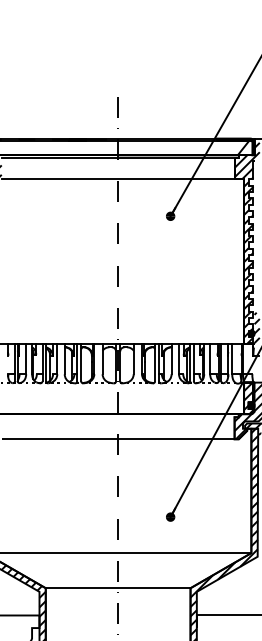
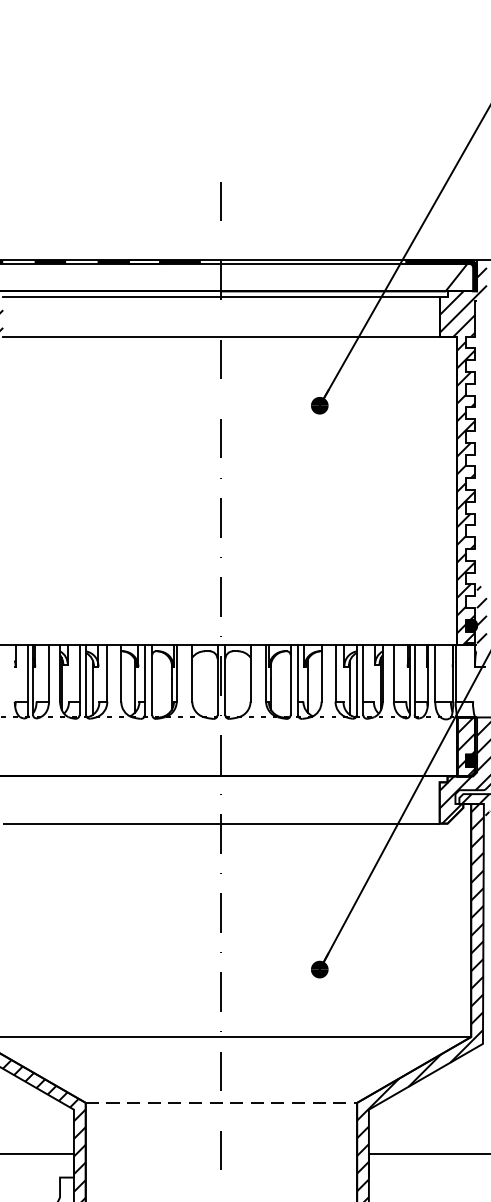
line: (118, 588) -> (222, 1103), solid -> dashed

